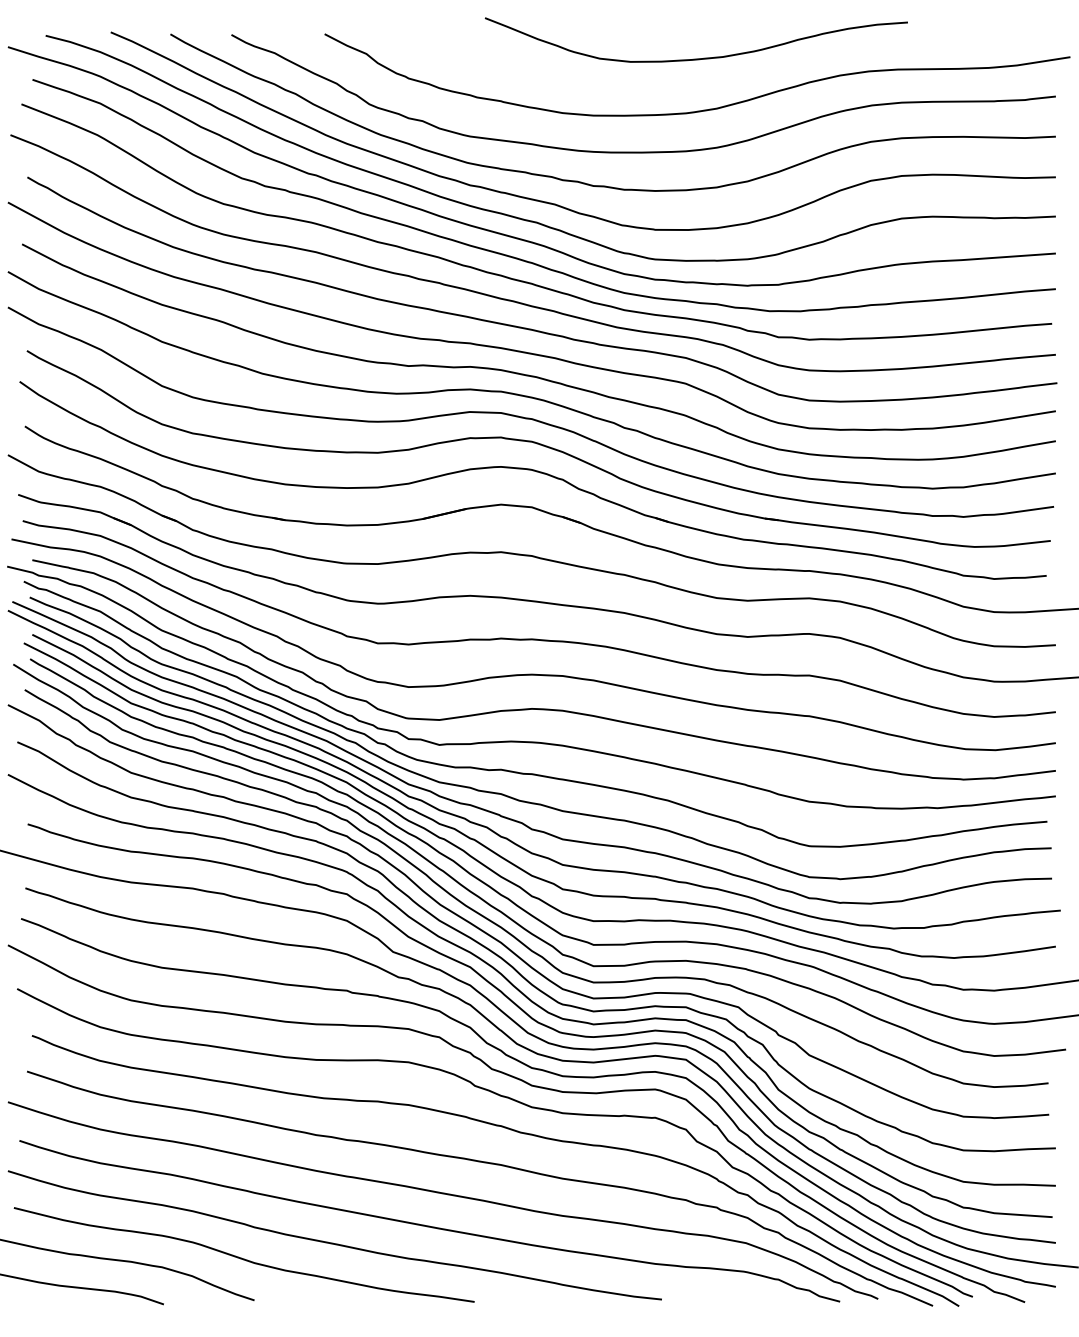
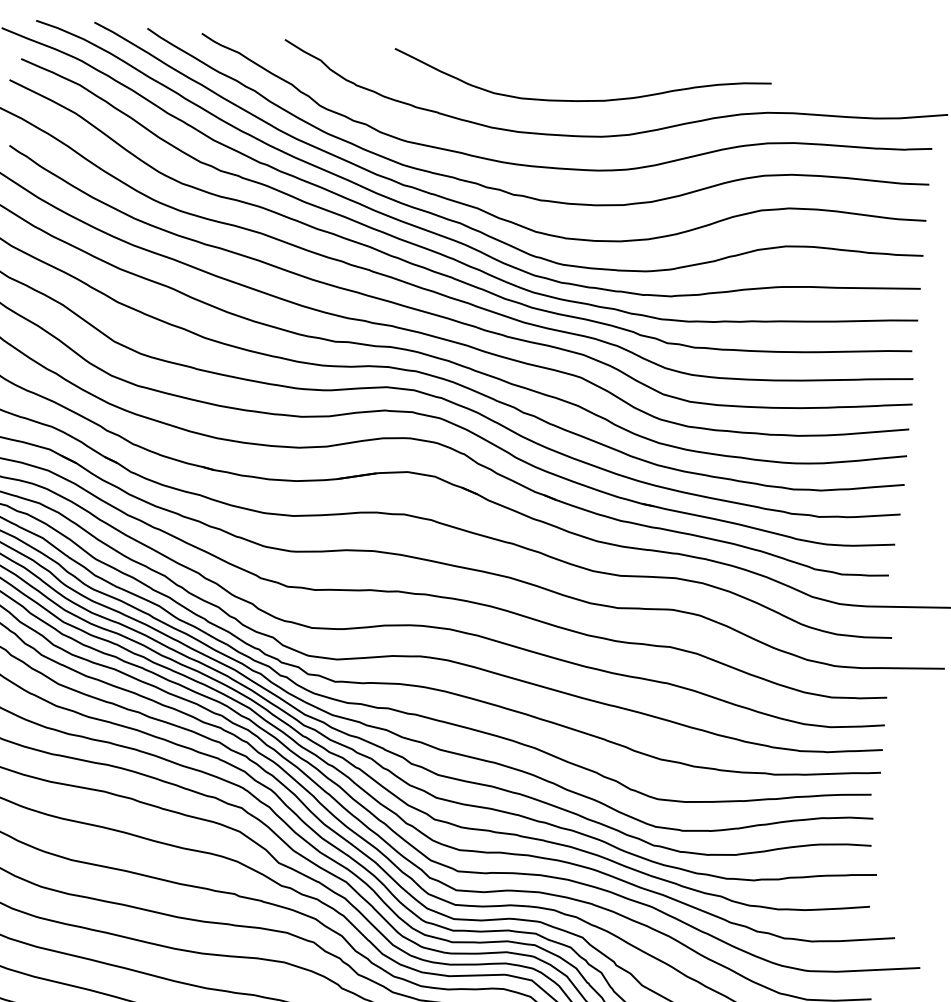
curve: (695, 58) -> (579, 100), moved

